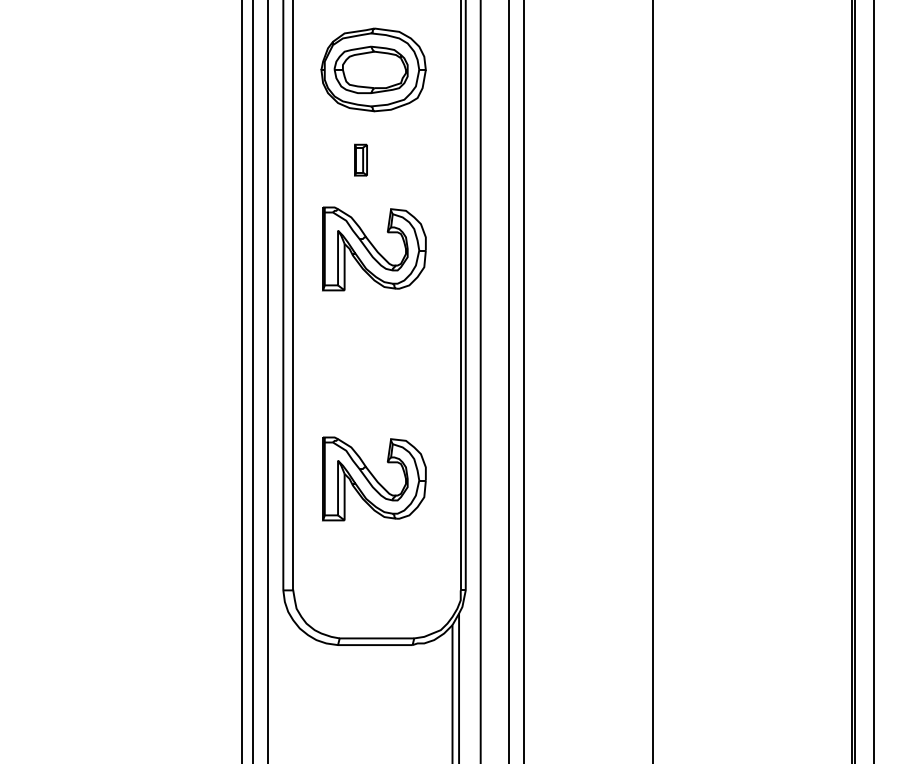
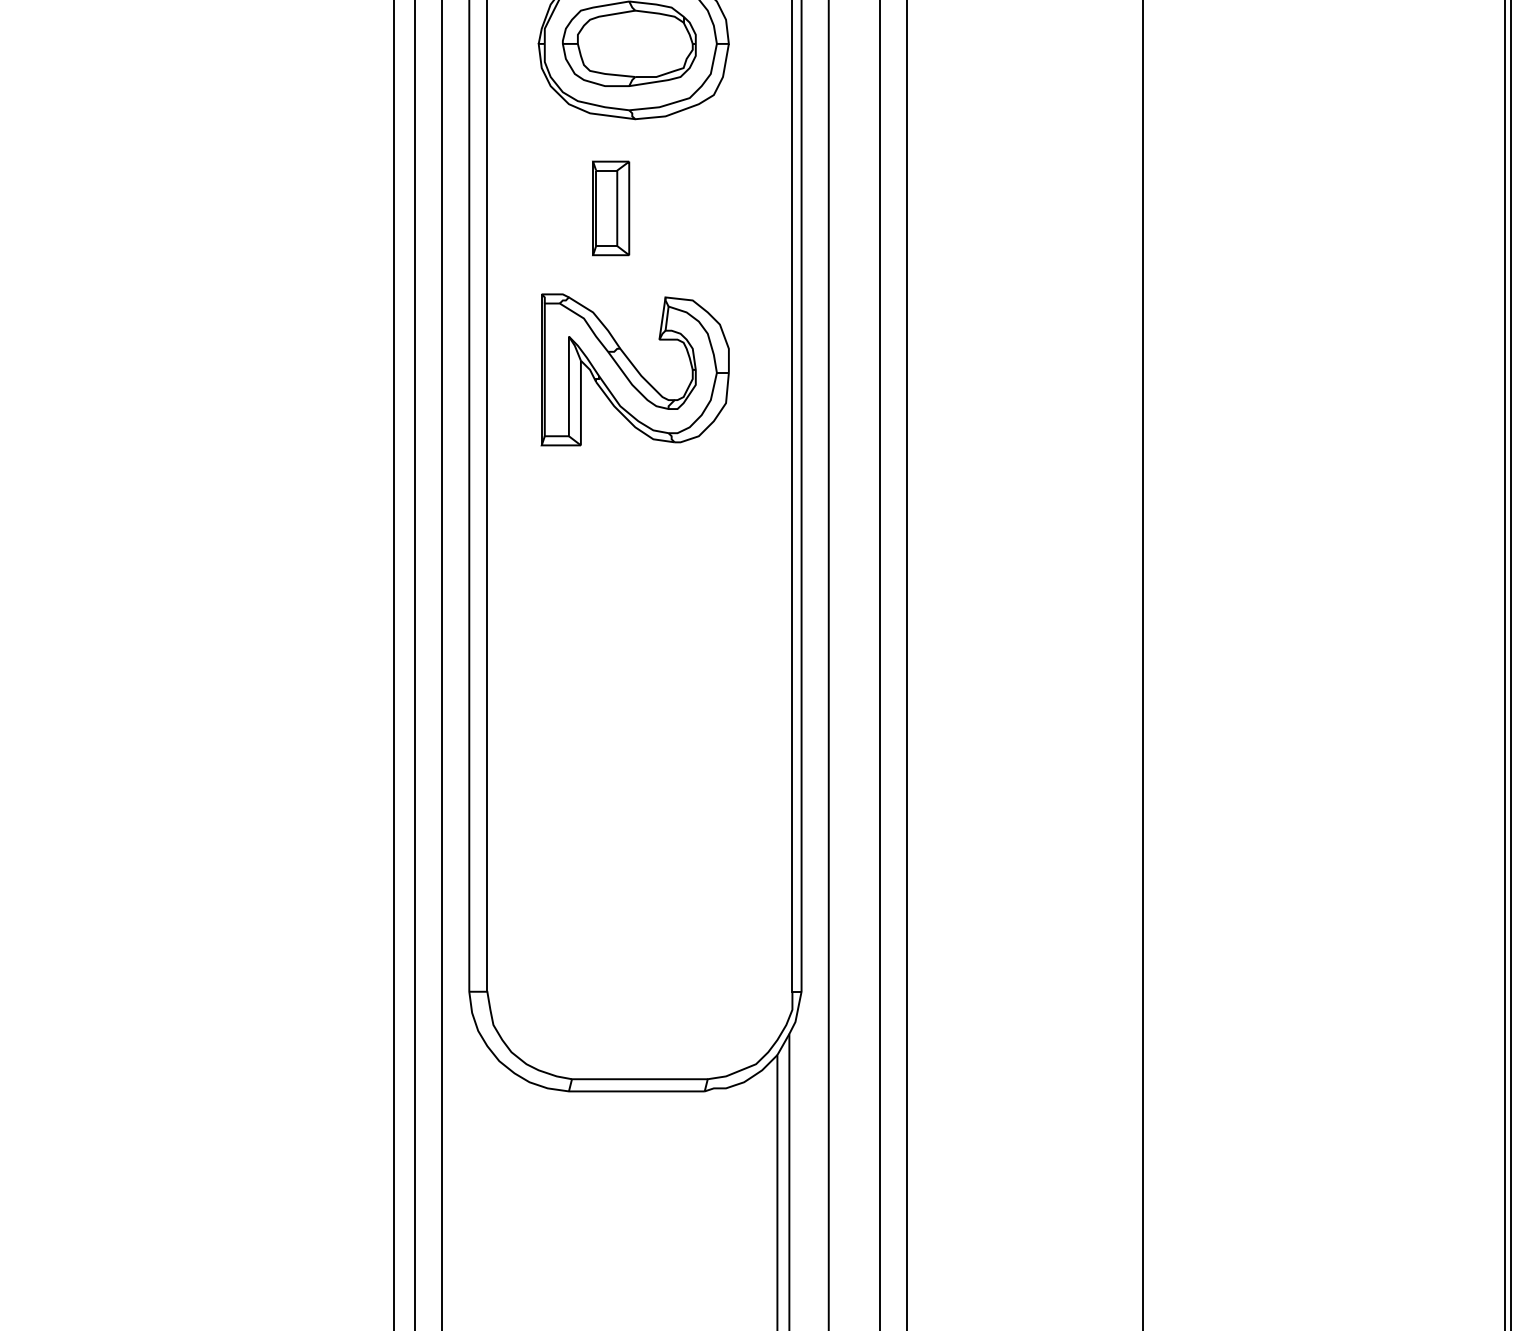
part: (360, 159) -> (609, 206), size x1.67
part: (374, 478) -> (635, 787), removed

